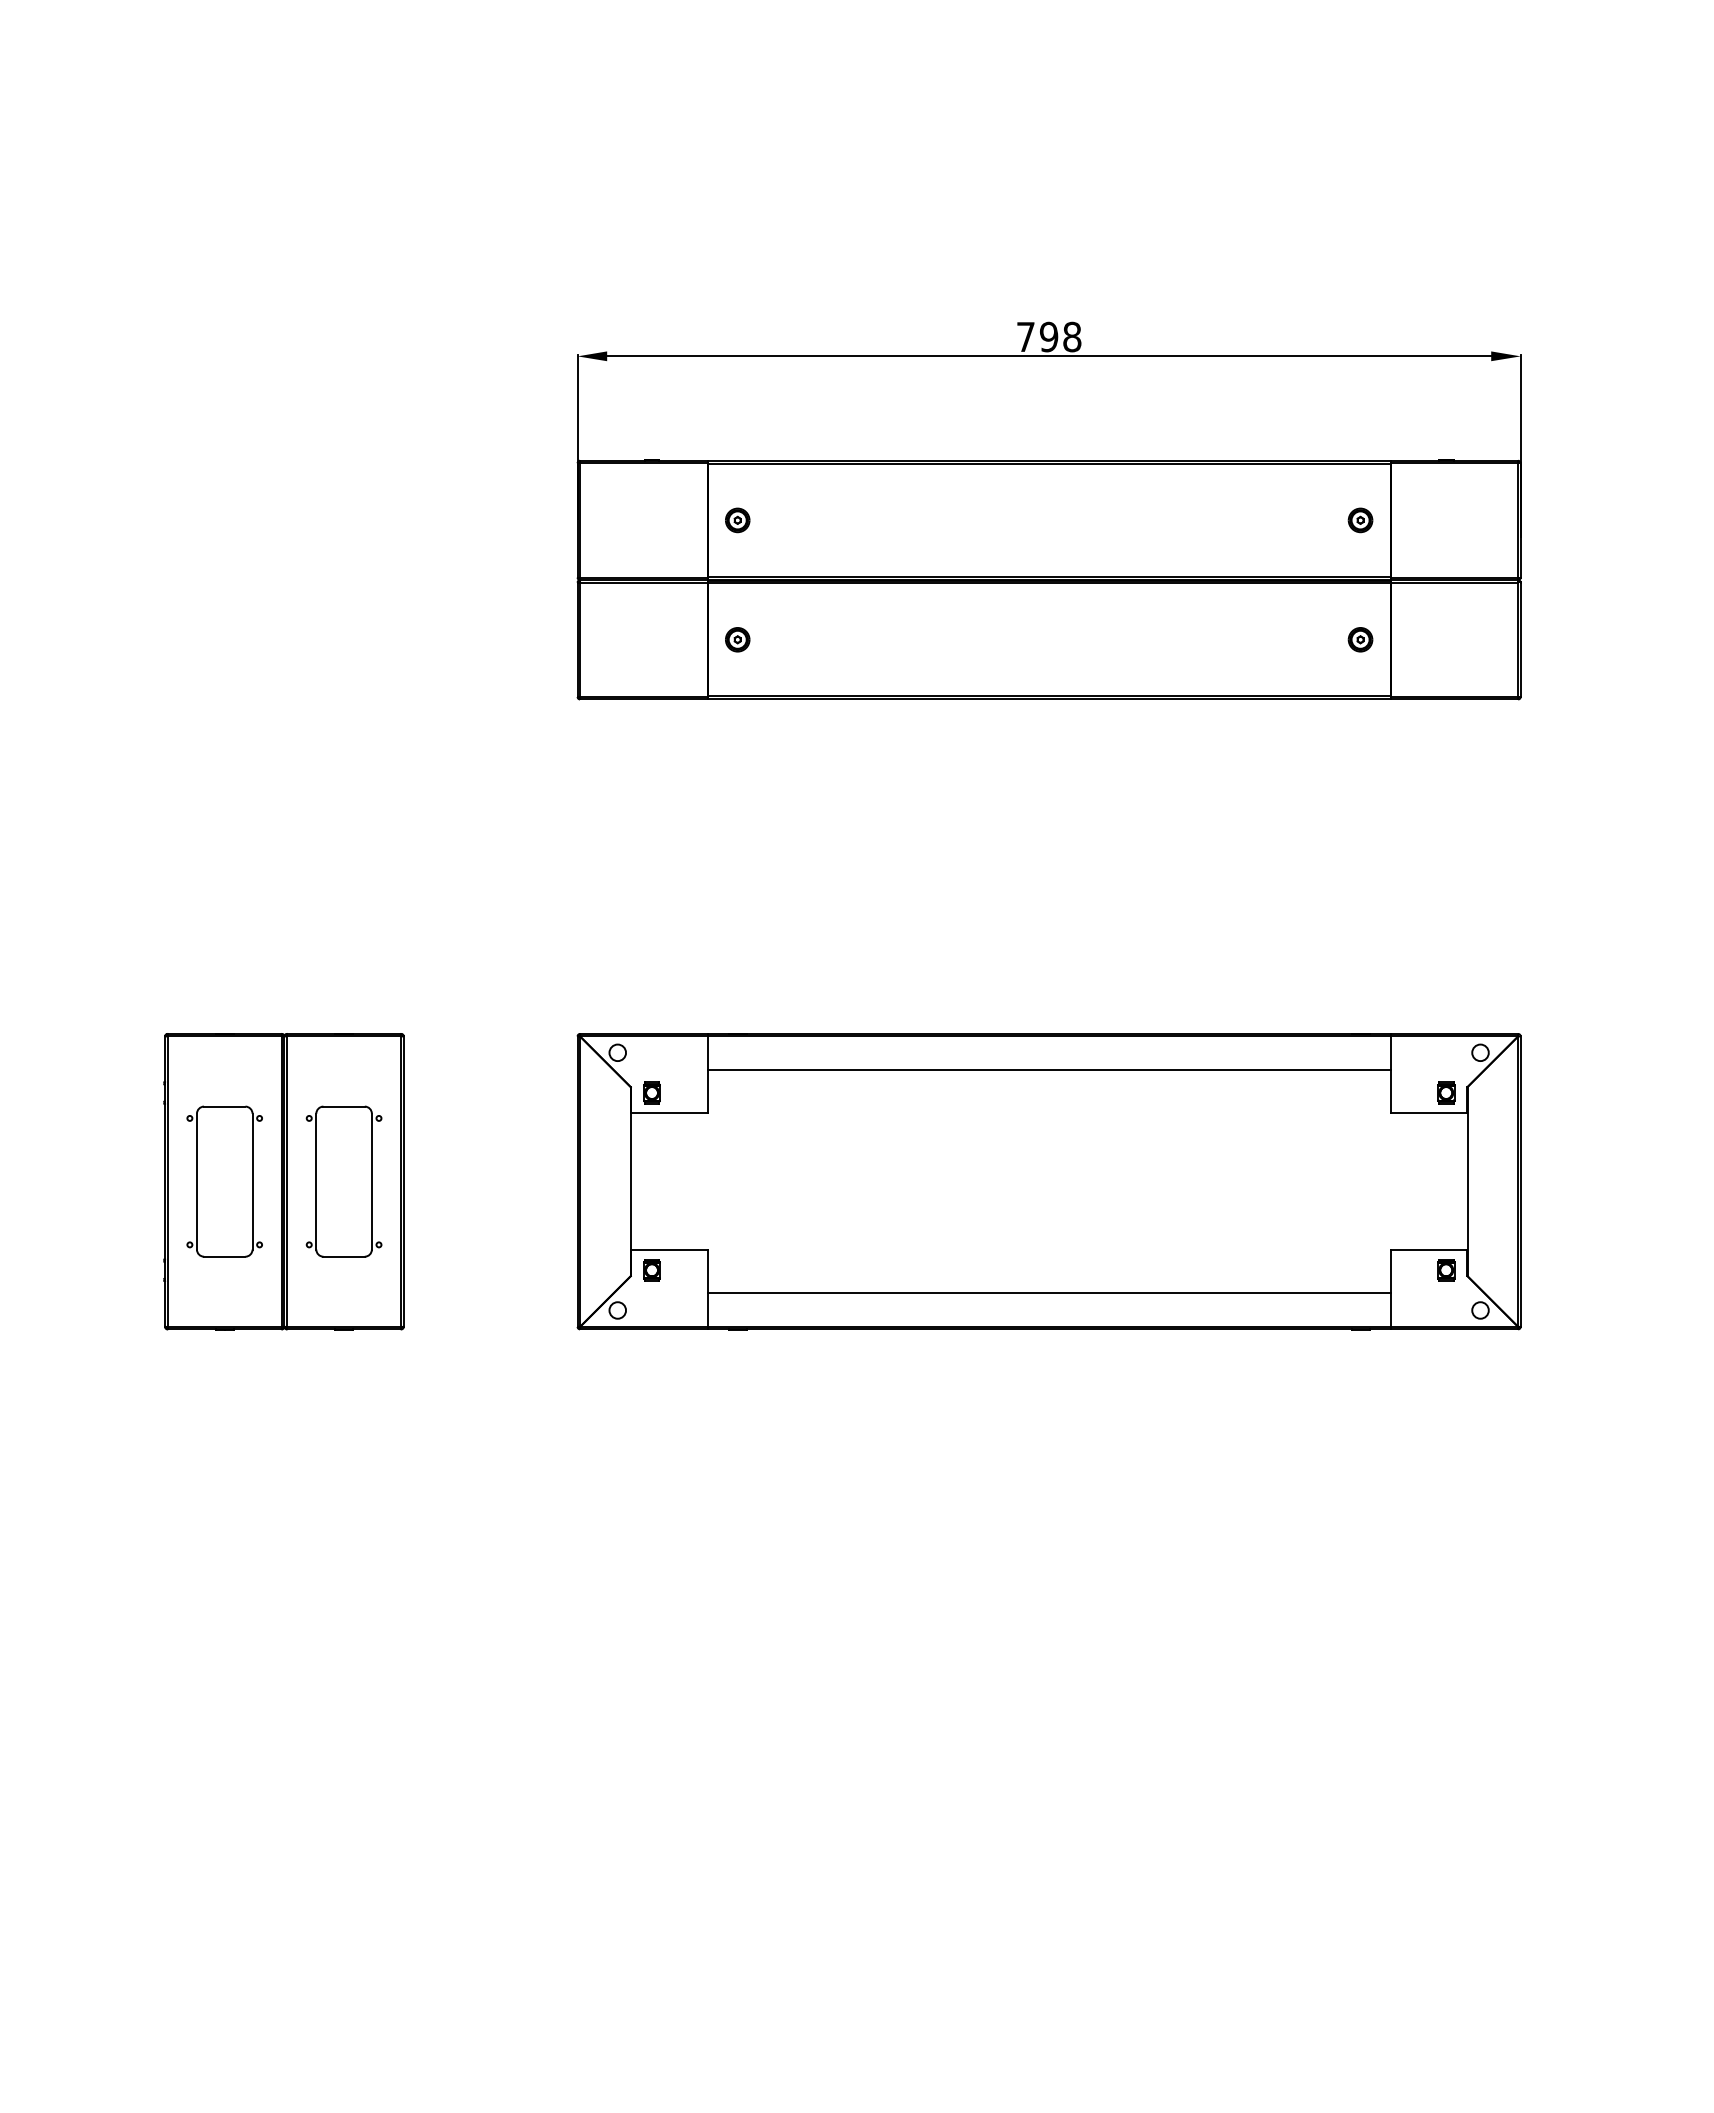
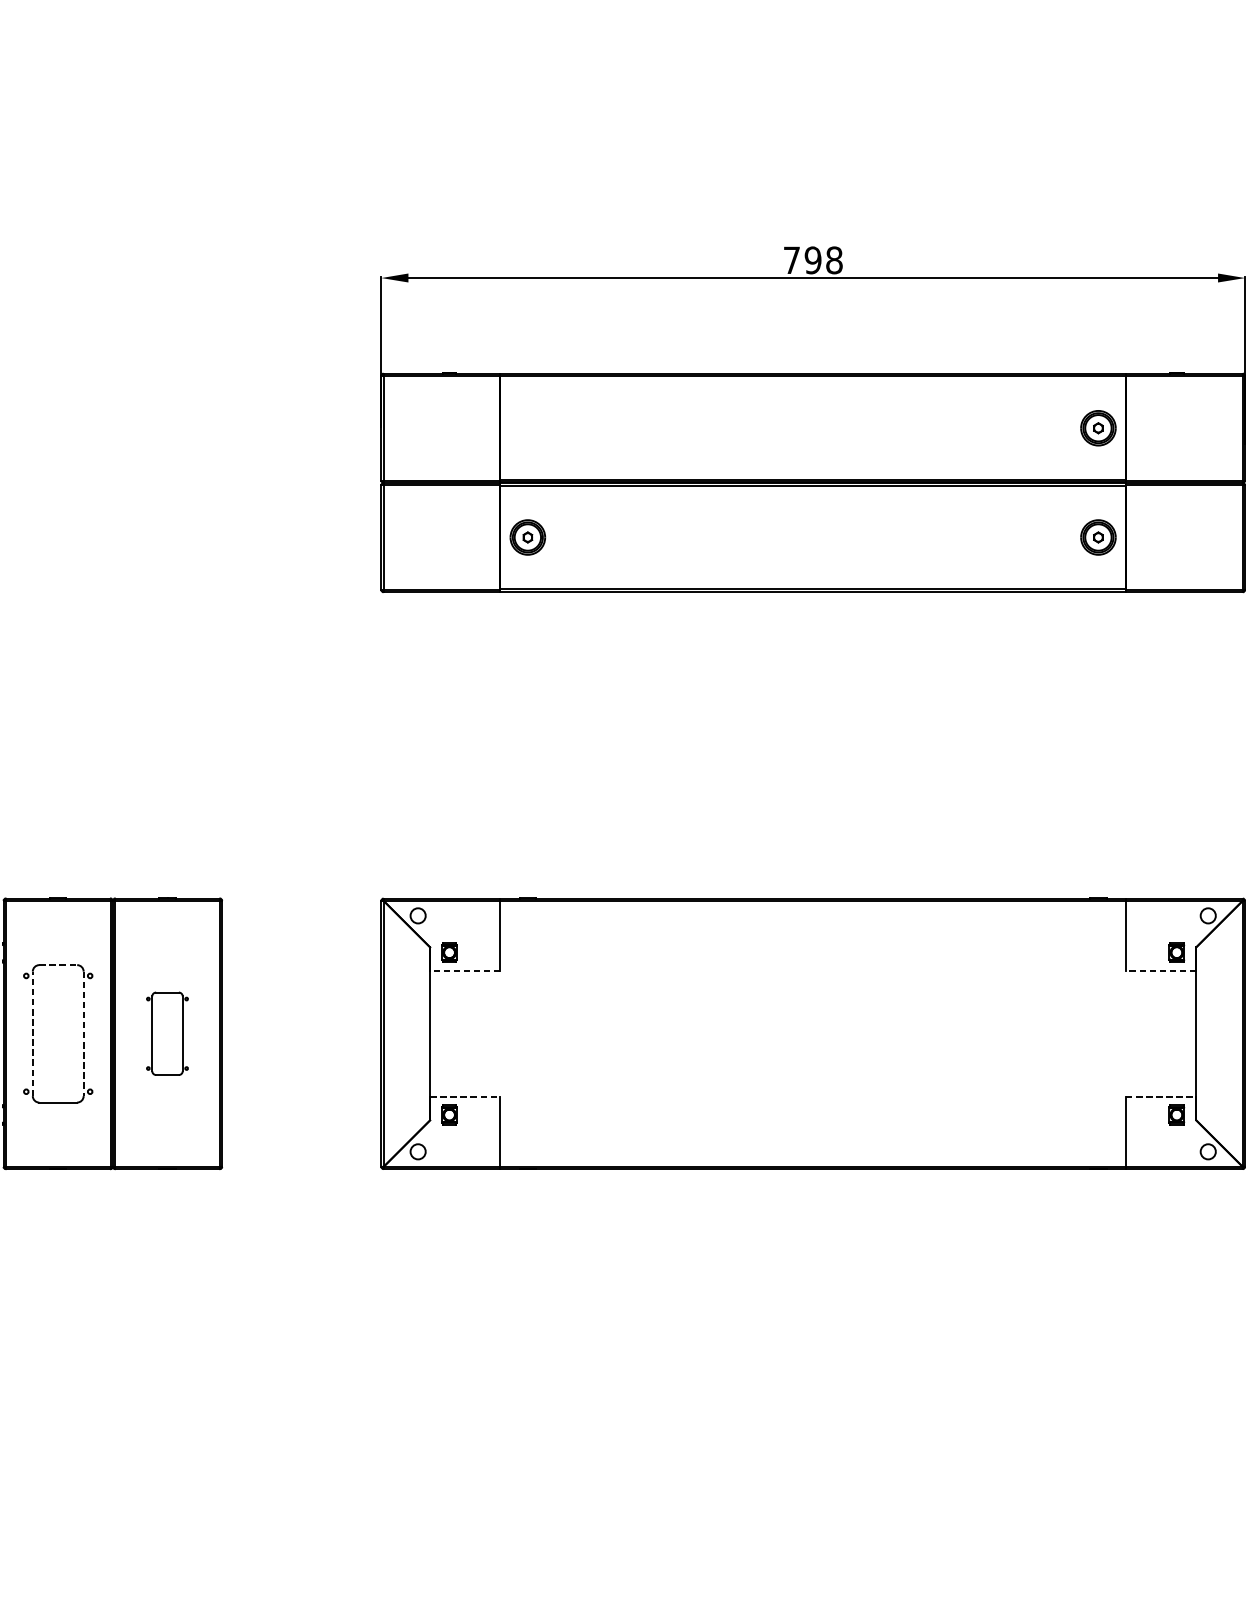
part: (737, 520) -> (527, 428), removed
part: (1360, 520) -> (1098, 428), size x1.6
part: (737, 639) -> (527, 537), size x1.6
part: (1360, 639) -> (1098, 537), size x1.6
line: (1048, 1069) -> (812, 931), removed
line: (224, 1106) -> (58, 965), solid -> dashed
line: (668, 1113) -> (464, 971), solid -> dashed
line: (1428, 1113) -> (1160, 971), solid -> dashed
line: (196, 1181) -> (32, 1033), solid -> dashed
line: (252, 1181) -> (83, 1033), solid -> dashed
part: (343, 1181) -> (166, 1033), size x0.6
line: (669, 1250) -> (465, 1096), solid -> dashed
line: (1429, 1250) -> (1161, 1096), solid -> dashed
line: (1048, 1293) -> (812, 1136), removed

